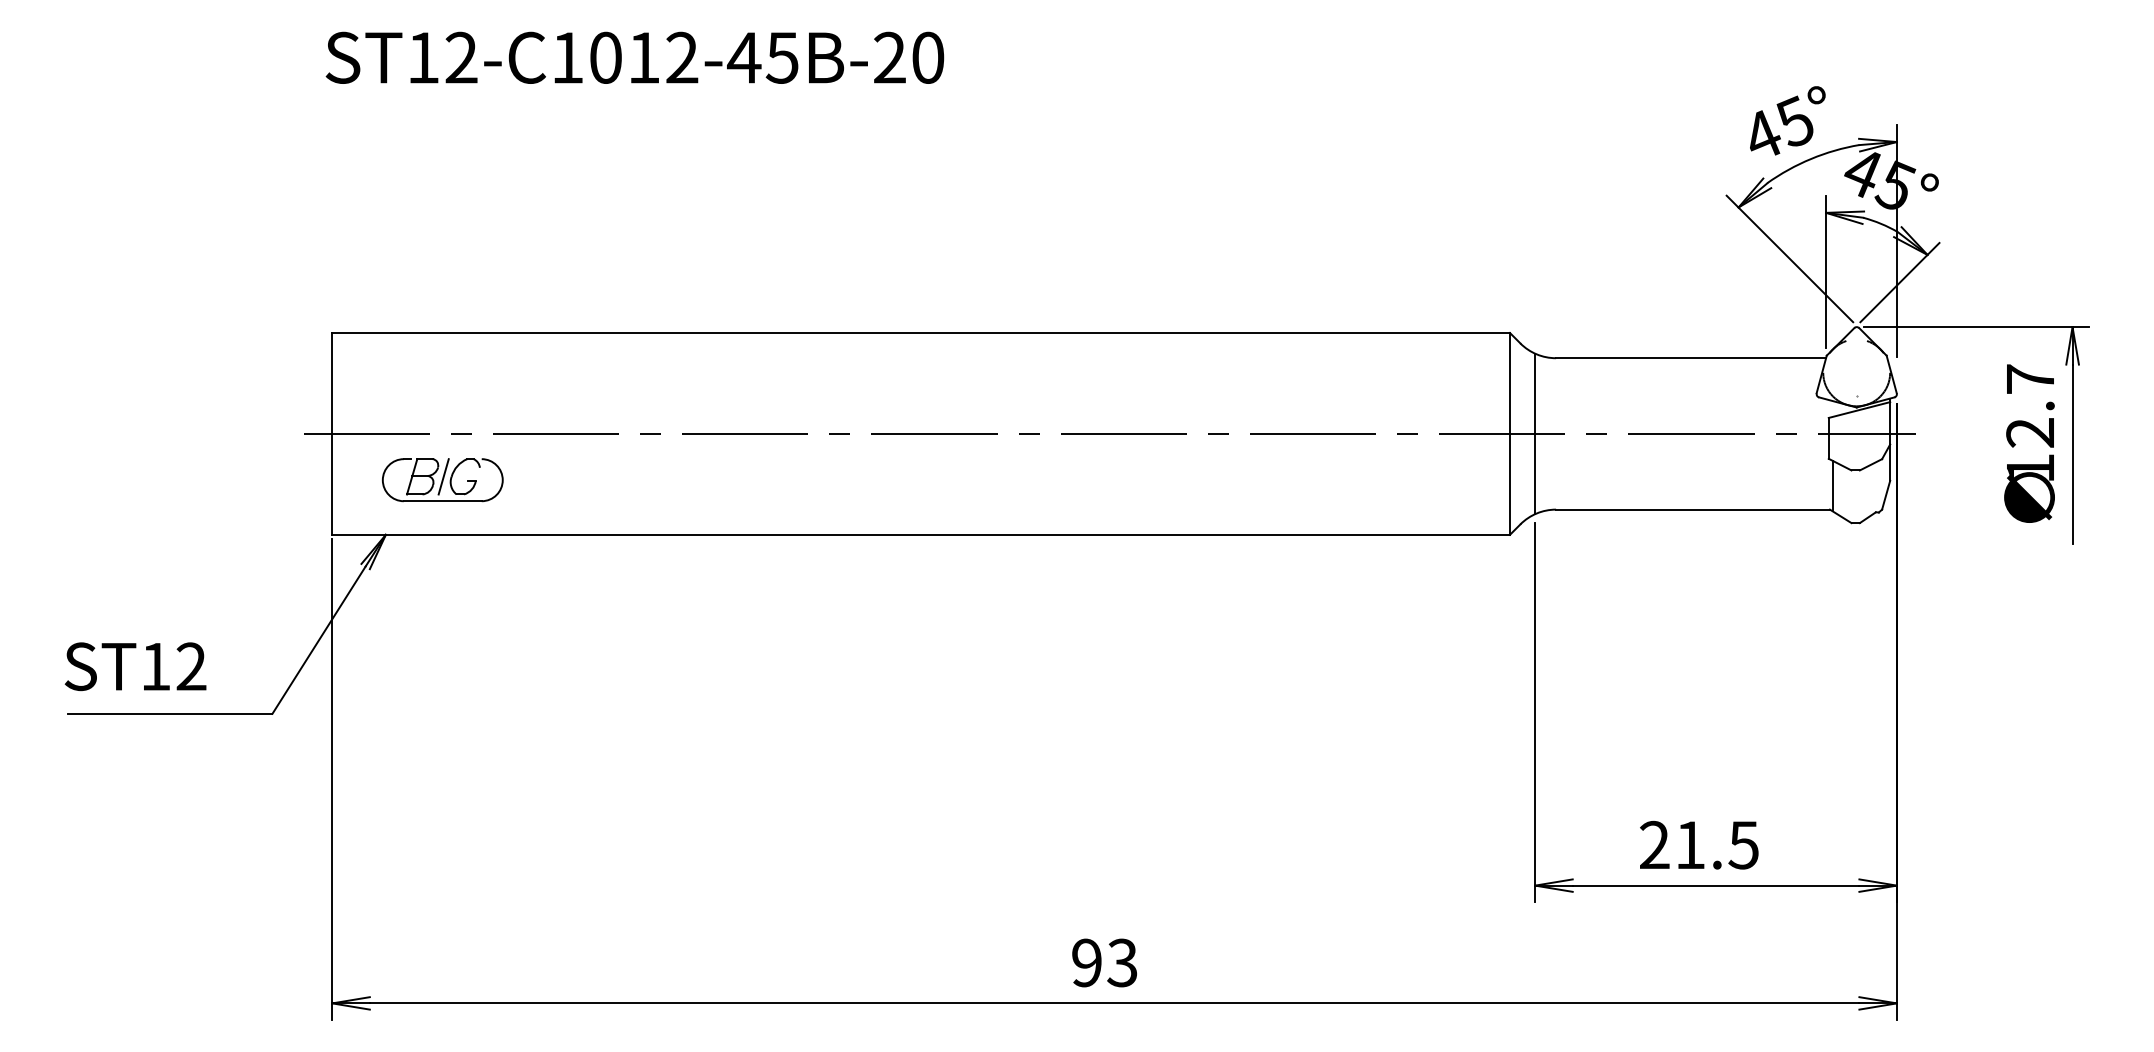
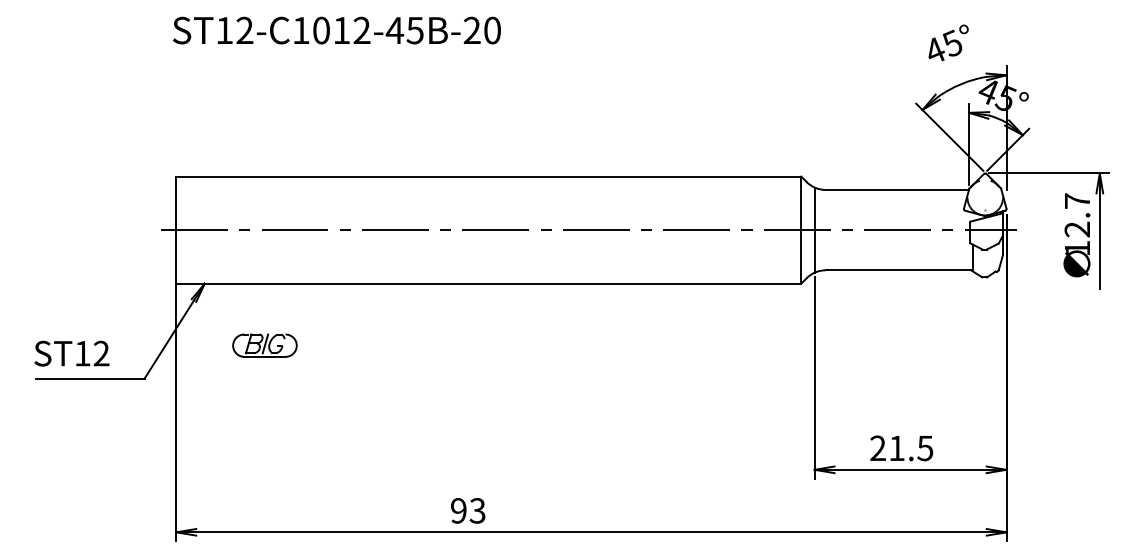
text: (1787, 119) -> (948, 42), moved
part: (441, 479) -> (264, 345), moved
text: (1105, 962) -> (468, 510), moved

